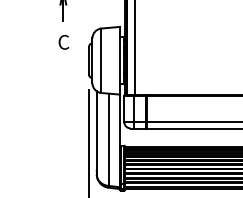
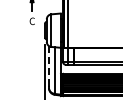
line: (97, 131) -> (49, 66), solid -> dashed

